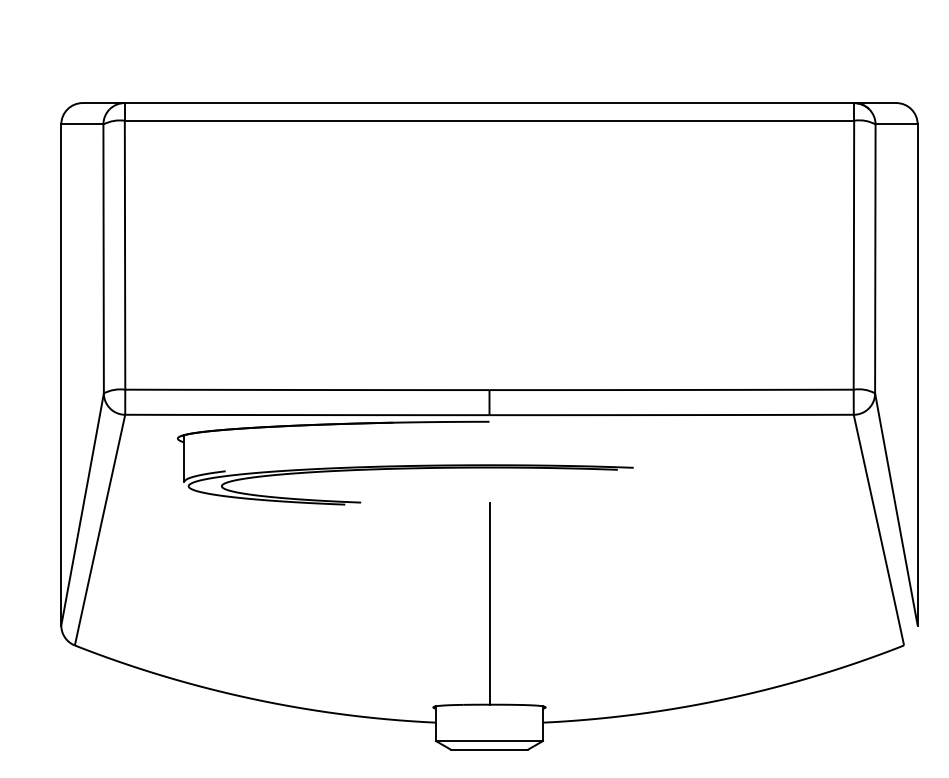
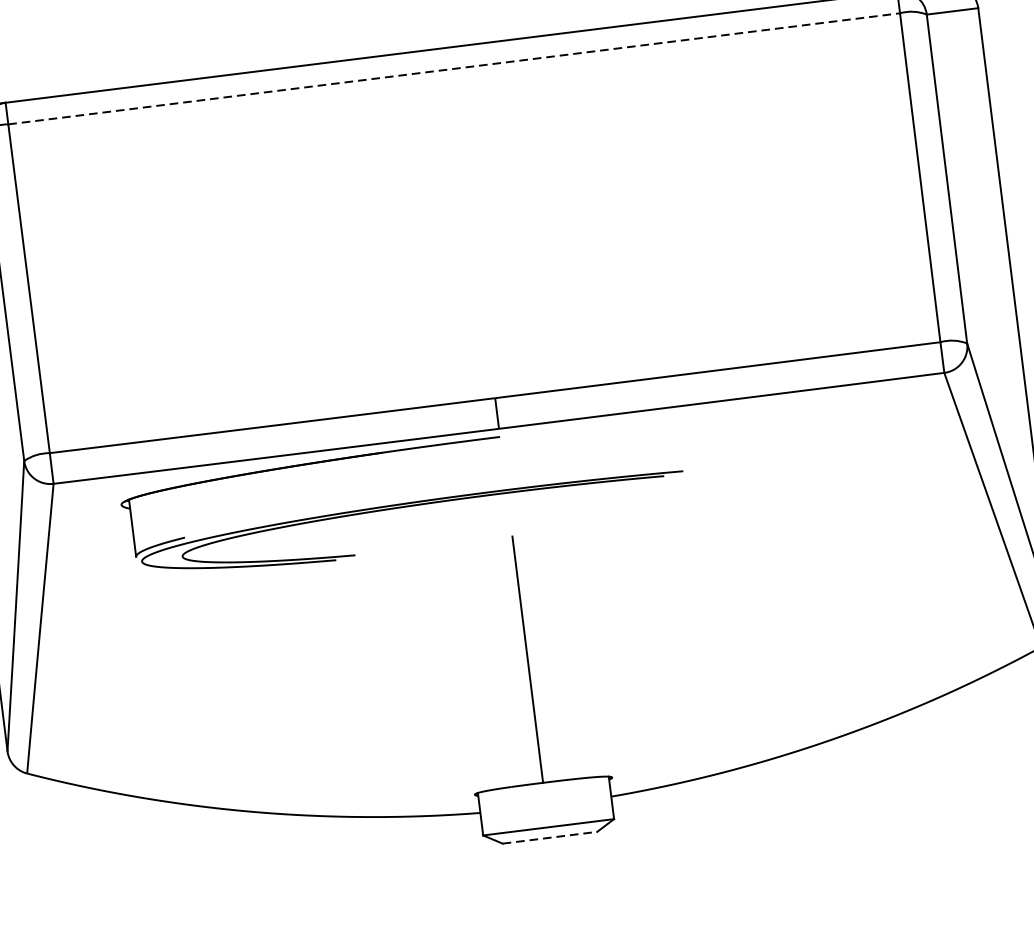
line: (489, 120) -> (454, 68), solid -> dashed
line: (489, 749) -> (549, 837), solid -> dashed

